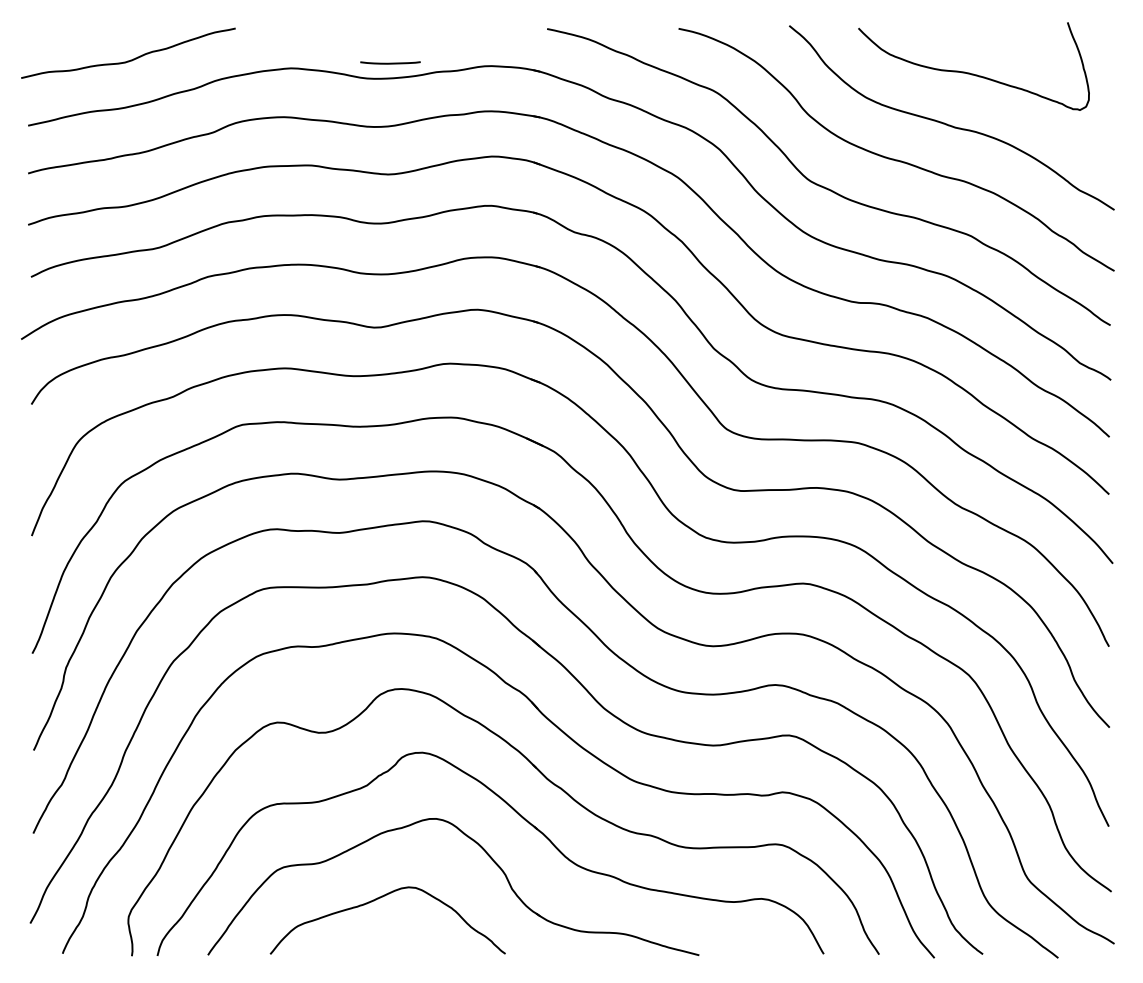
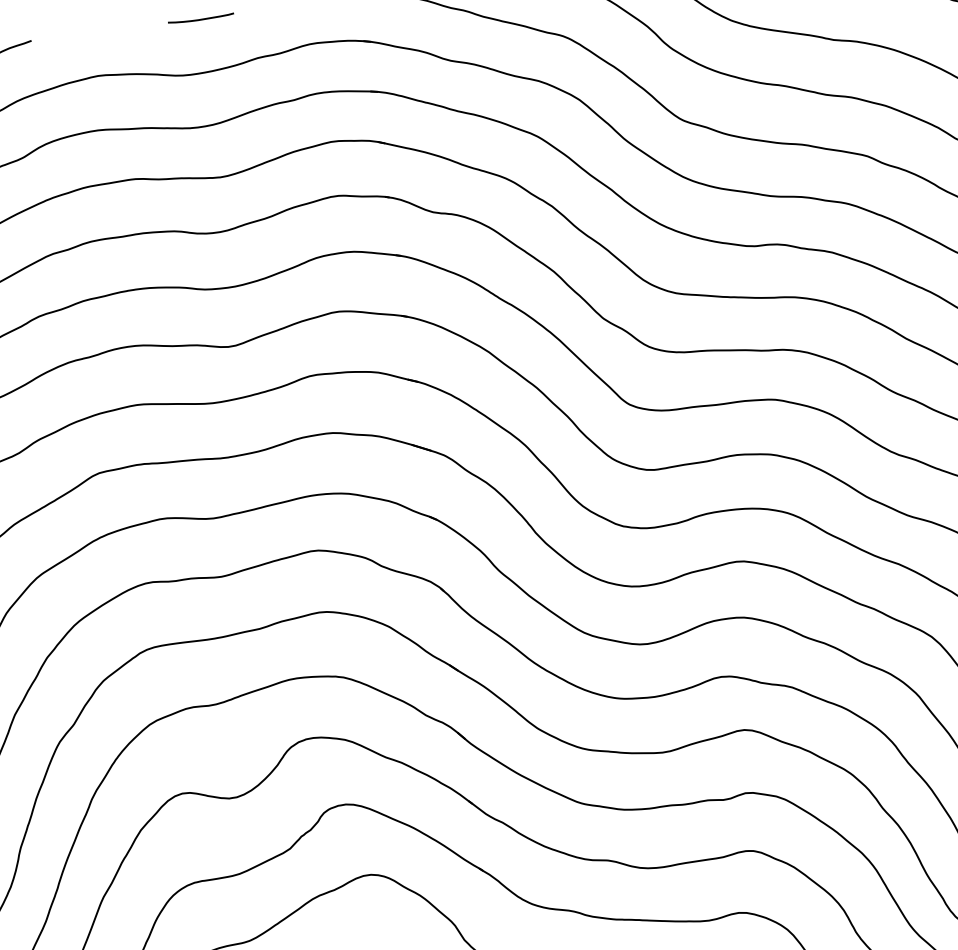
line: (390, 62) -> (201, 18), moved

